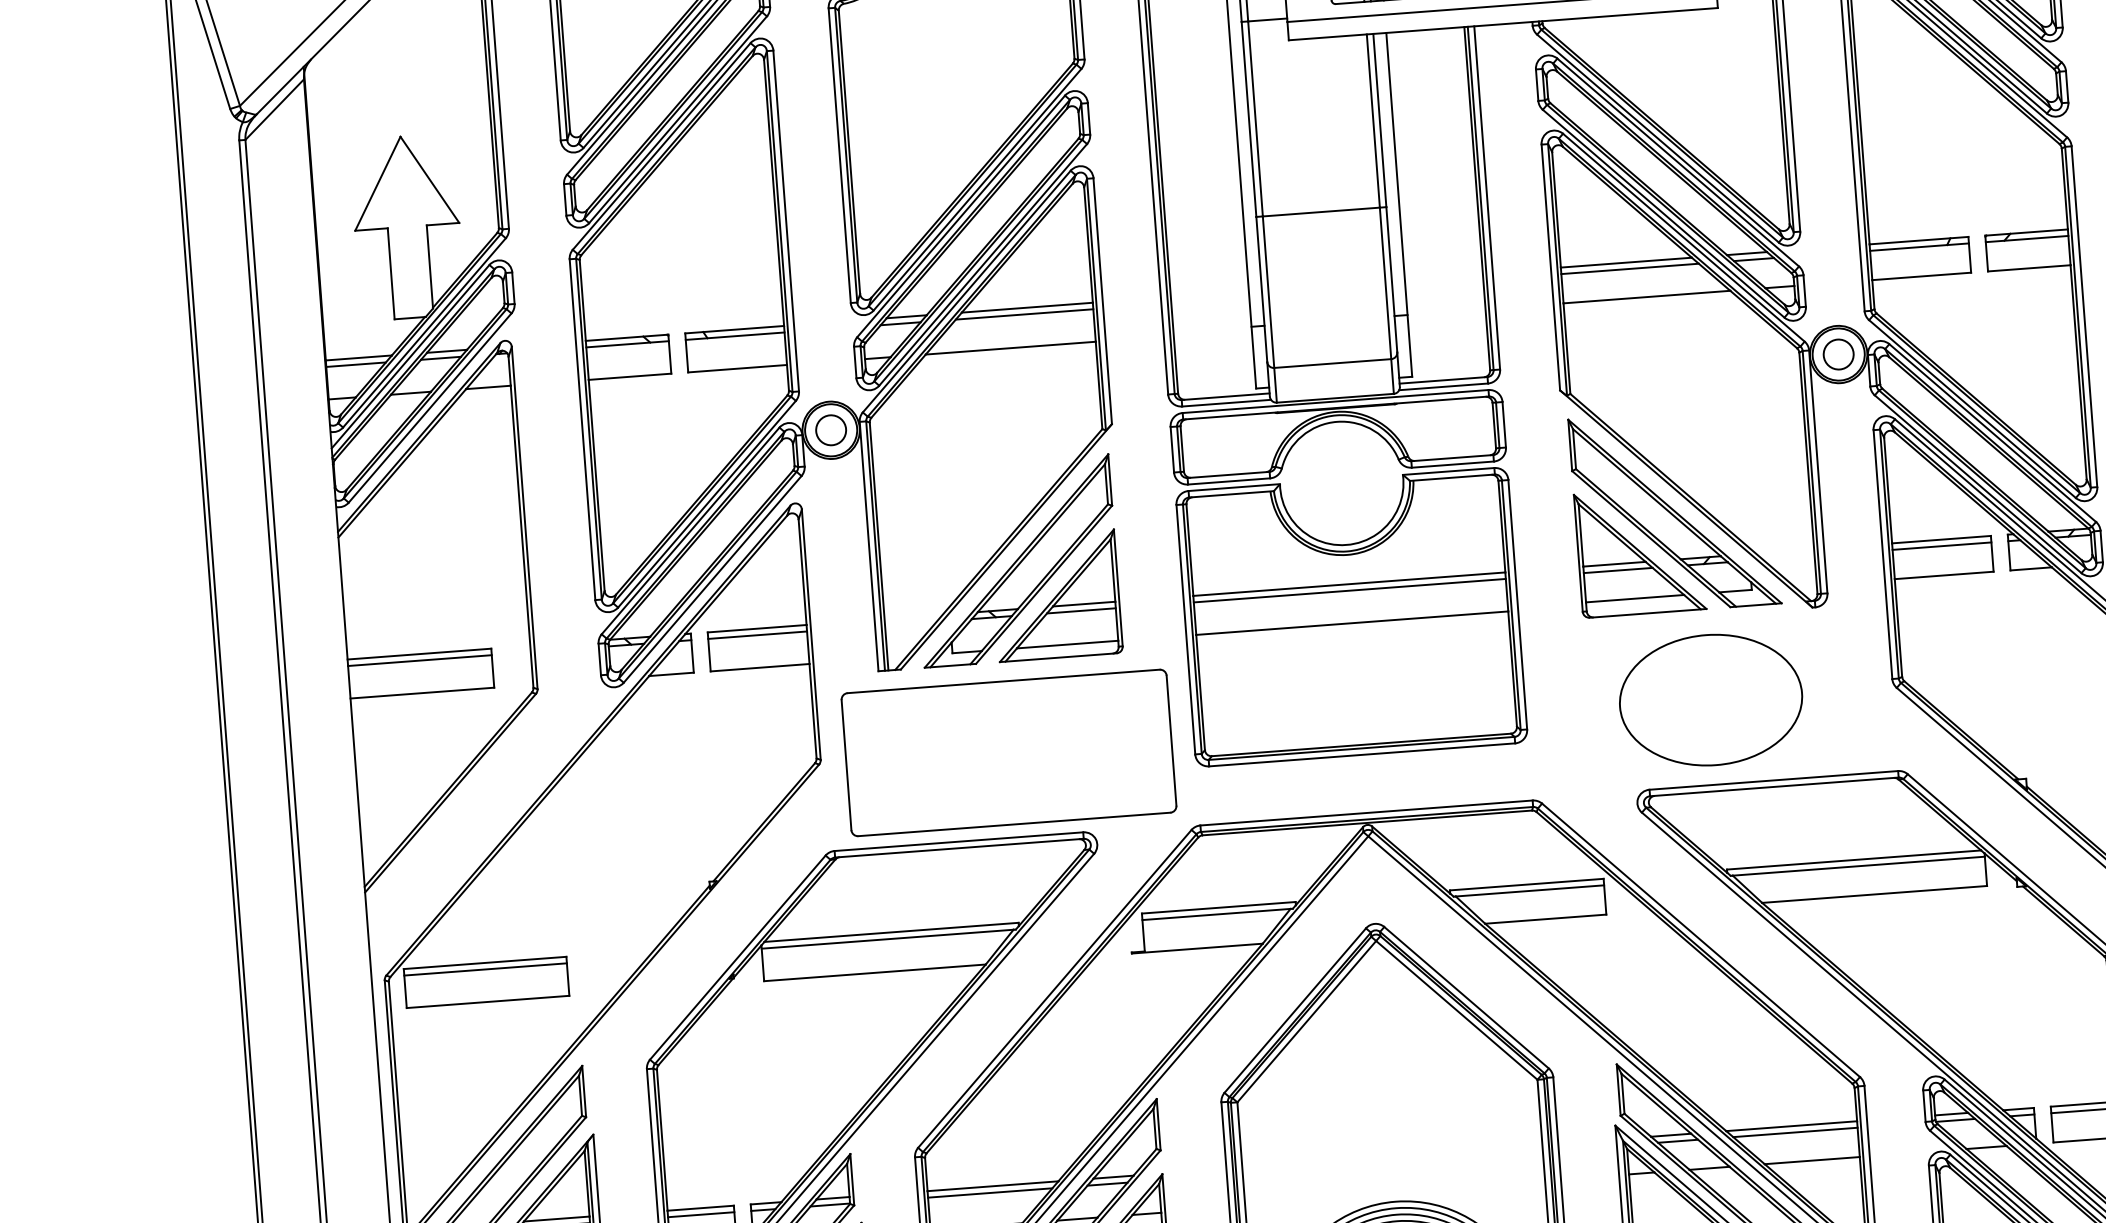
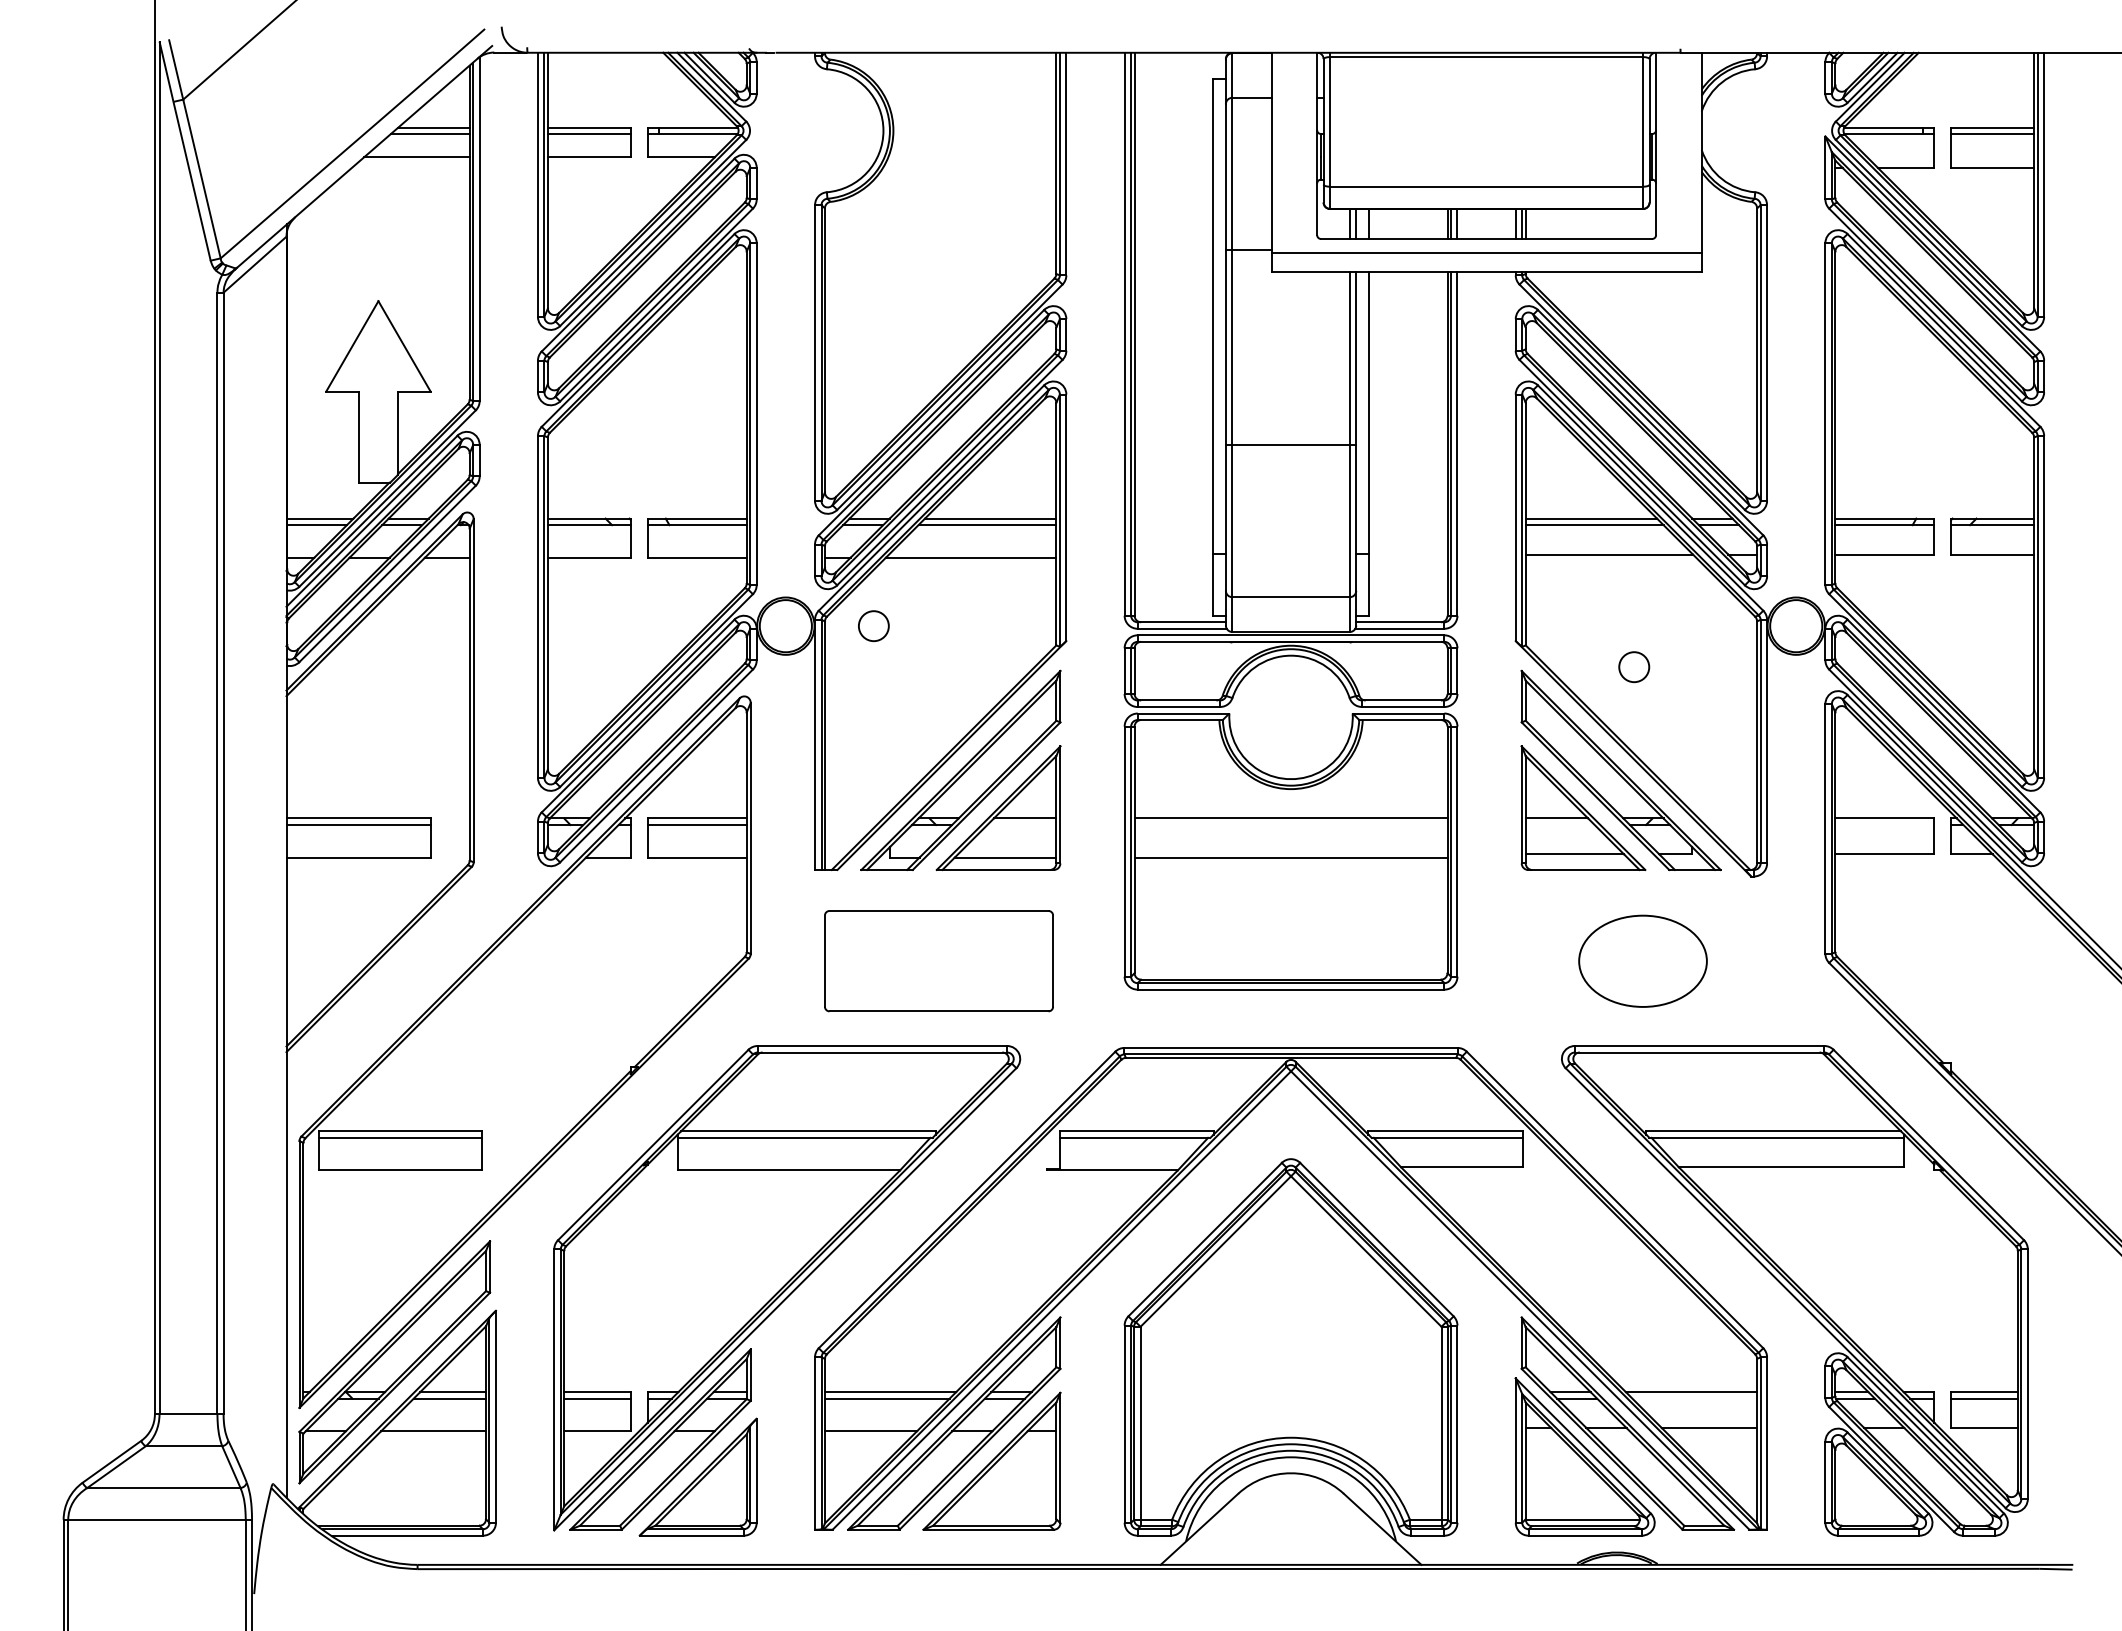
circle: (1838, 354) -> (1634, 667), moved
circle: (830, 430) -> (873, 626), moved
line: (1941, 546) -> (1884, 825), removed
line: (1617, 571) -> (1559, 825), removed
line: (1349, 591) -> (1290, 825), removed
line: (1081, 611) -> (1021, 825), removed
part: (1710, 700) -> (1642, 961), size x0.7
part: (1008, 752) -> (938, 960), size x0.7
line: (1795, 1132) -> (1694, 1398), removed

